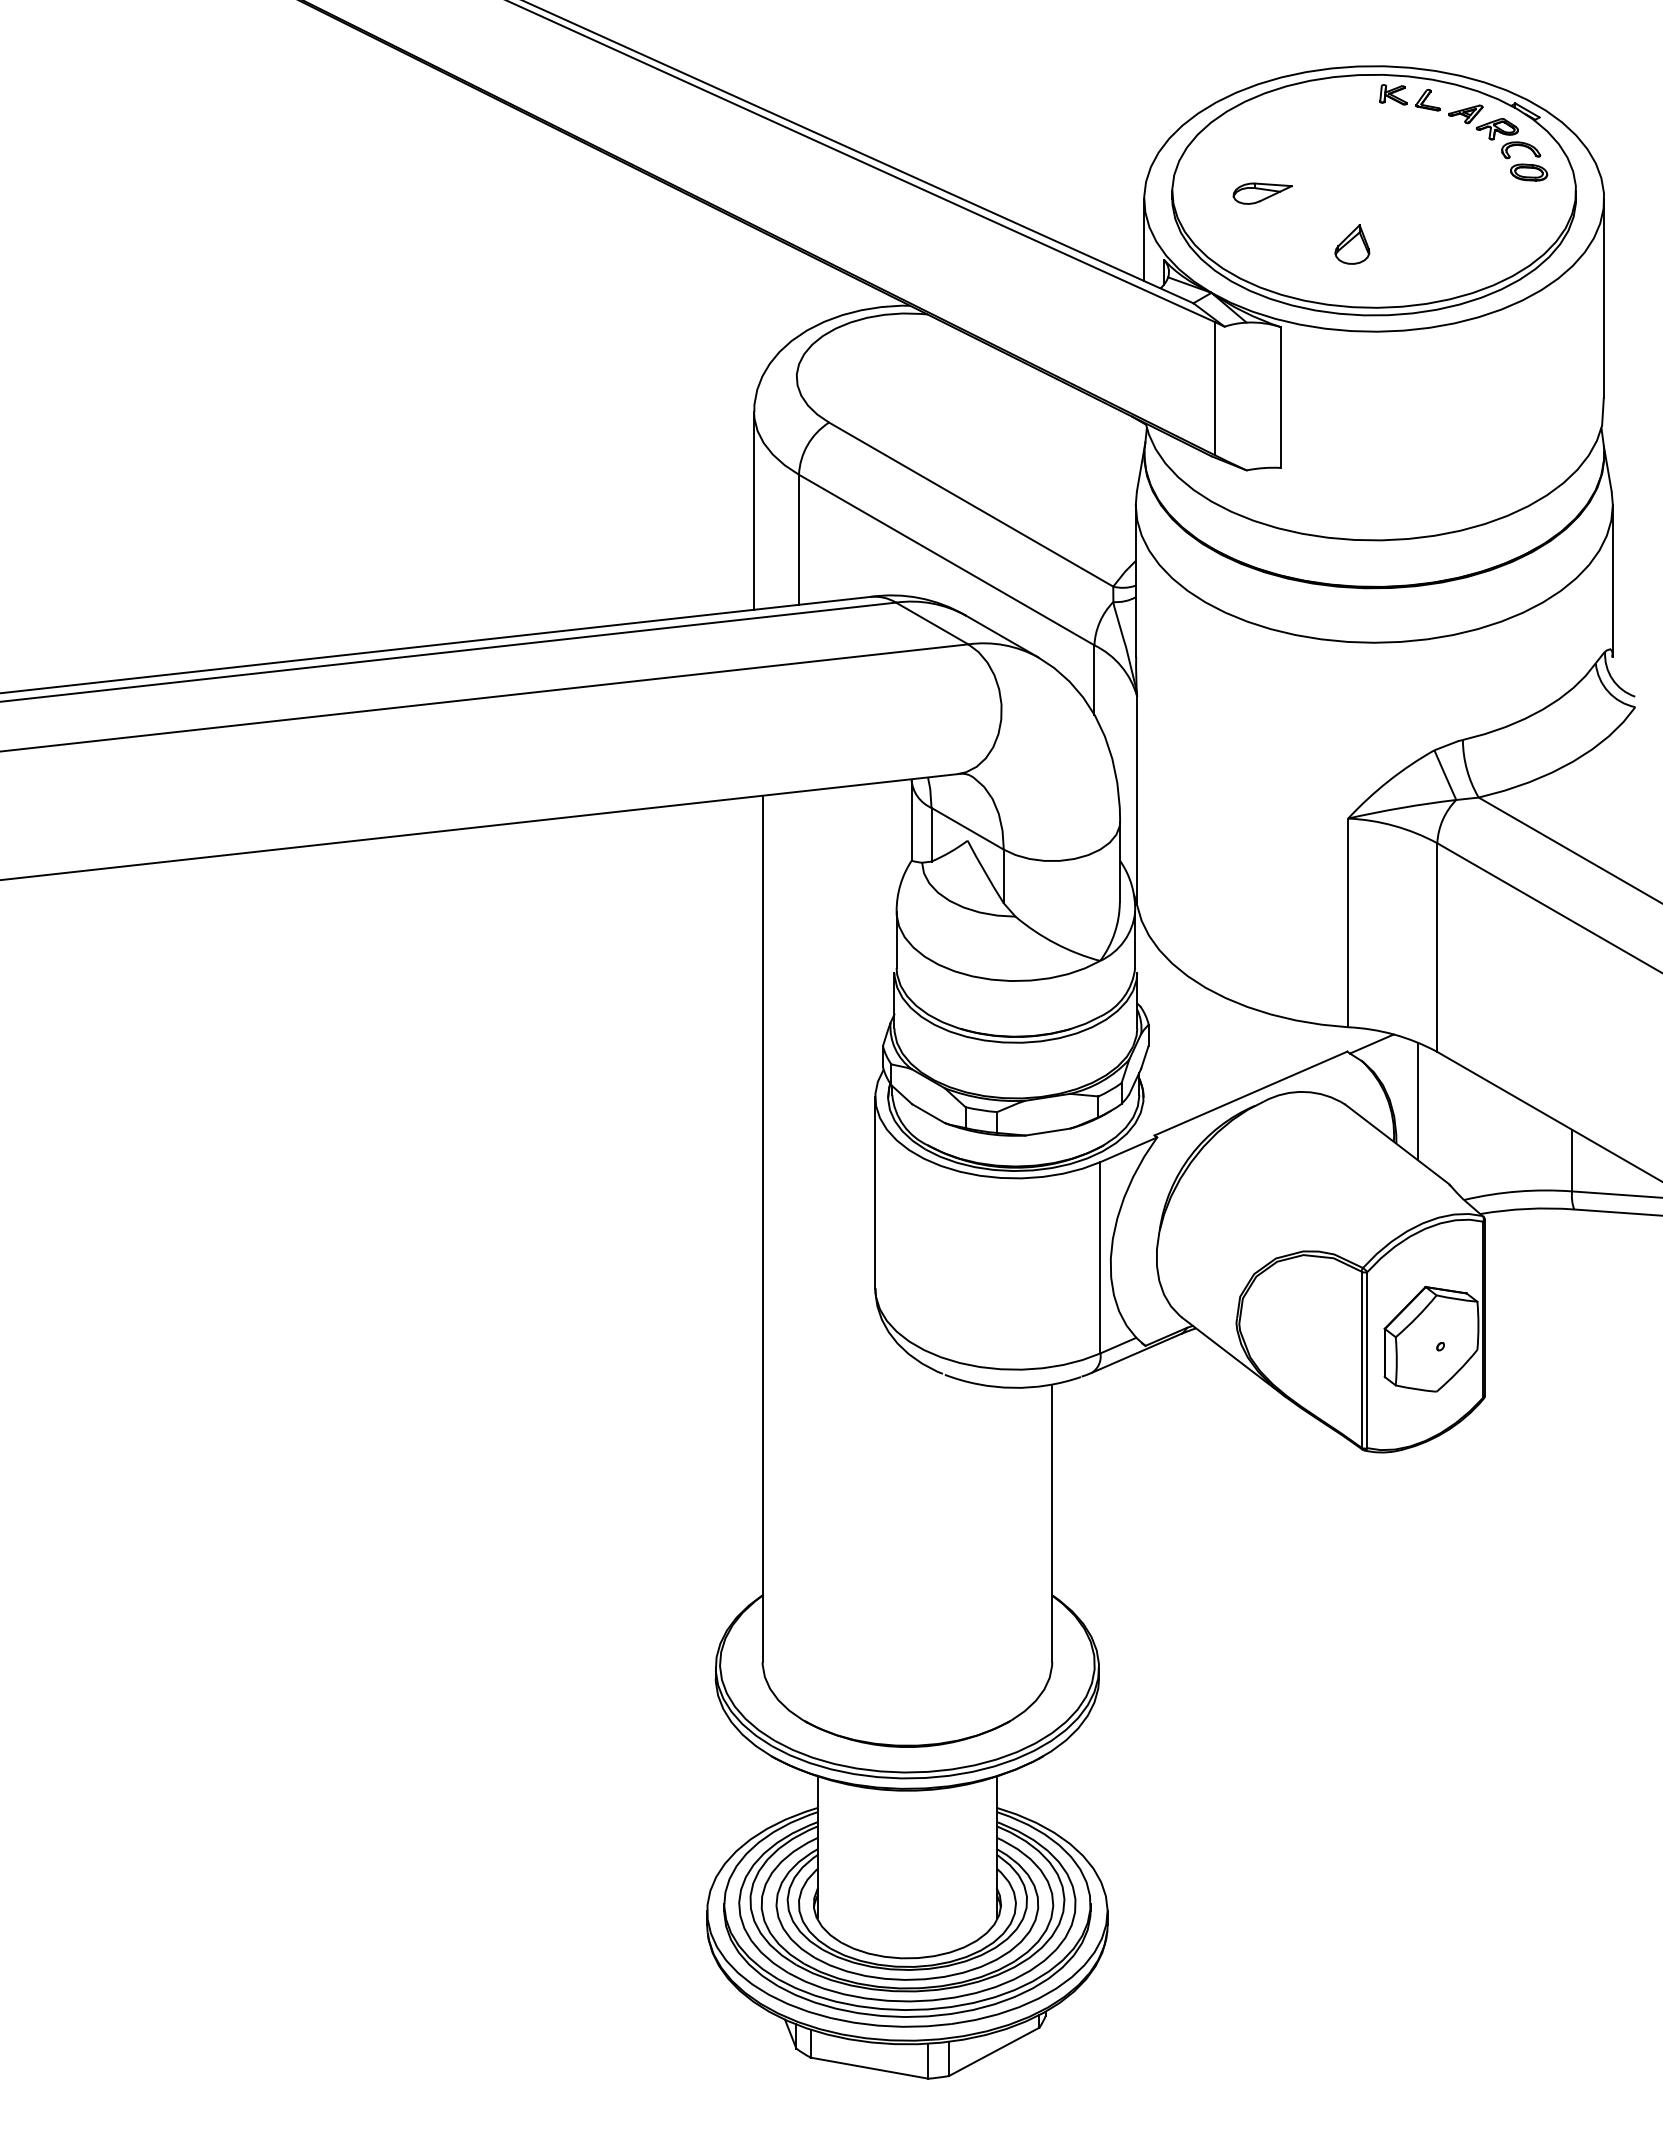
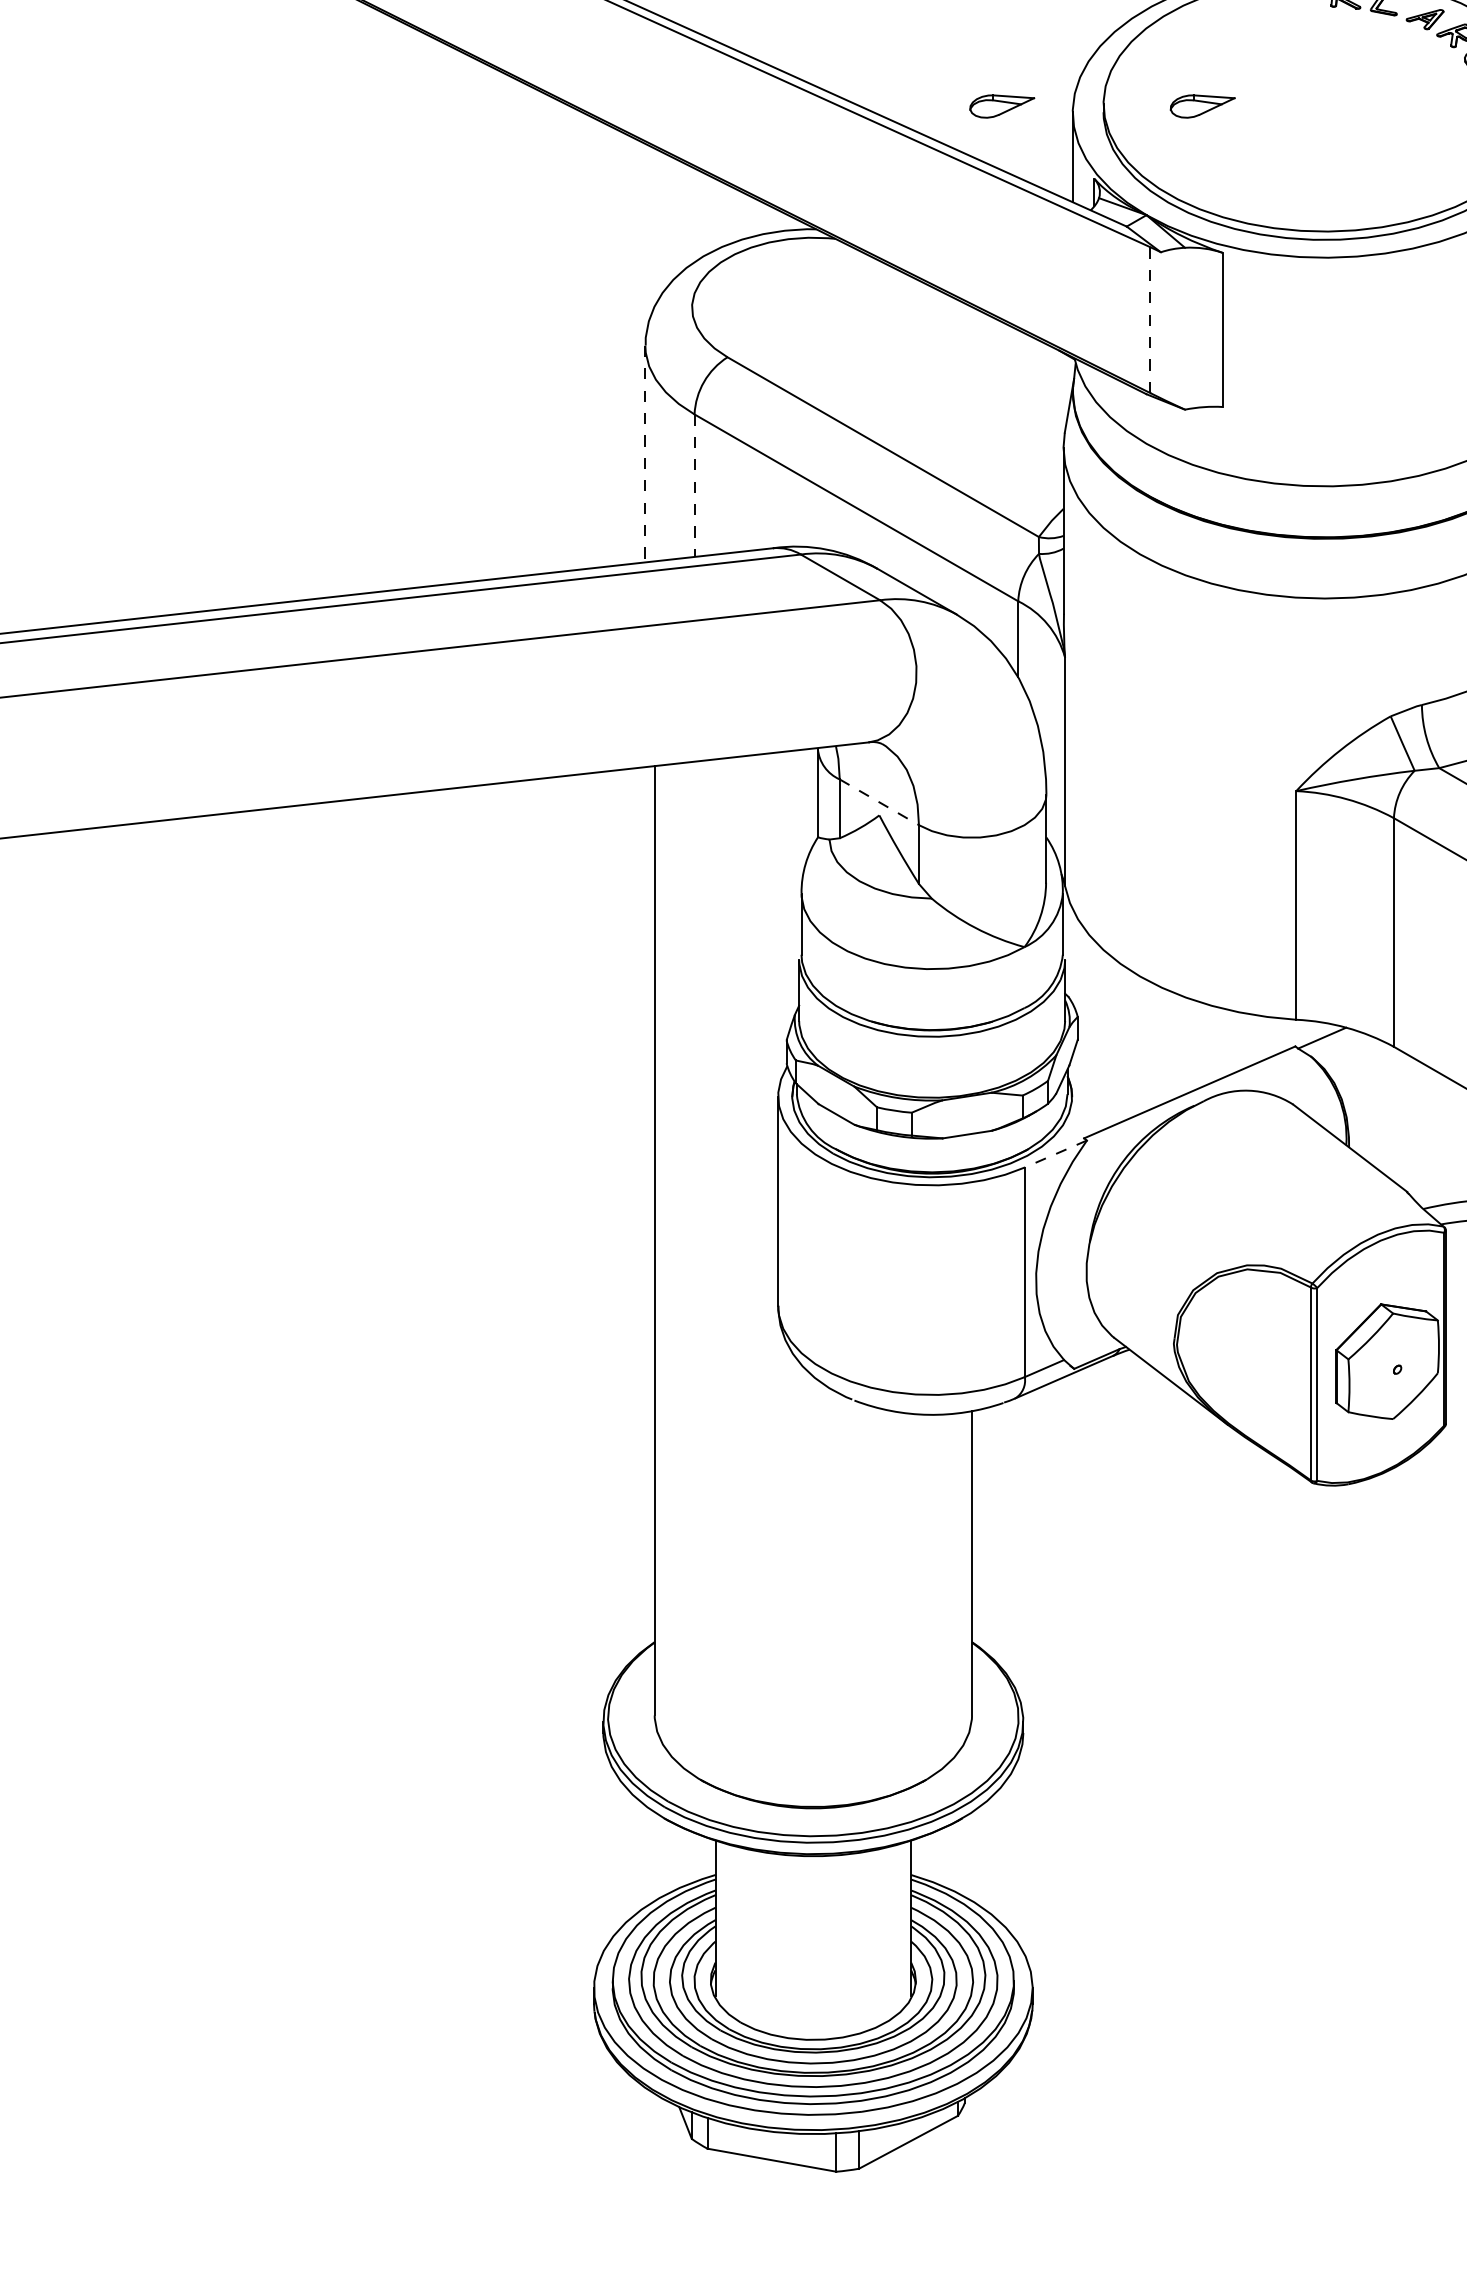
part: (1079, 193) -> (1001, 106), added
part: (1352, 244) -> (1300, 162), removed
line: (1214, 388) -> (1149, 319), solid -> dashed
line: (754, 510) -> (645, 453), solid -> dashed
line: (798, 540) -> (694, 486), solid -> dashed
line: (967, 828) -> (879, 802), solid -> dashed
line: (1418, 1101) -> (1373, 1101), removed
line: (1128, 1149) -> (1055, 1153), solid -> dashed

